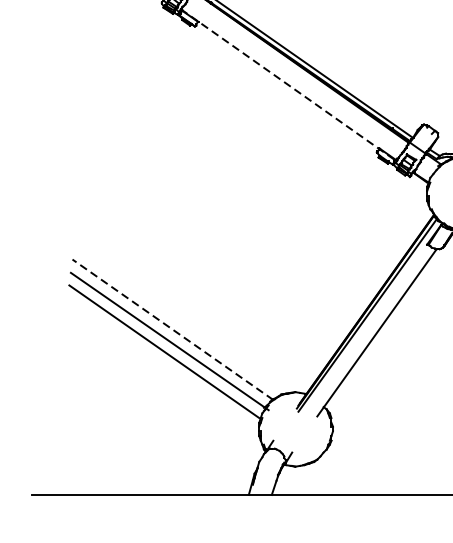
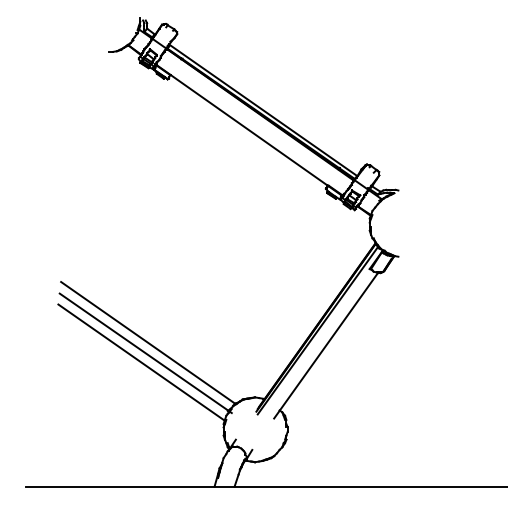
line: (288, 85) -> (249, 130), dashed -> solid
line: (172, 330) -> (148, 343), dashed -> solid

